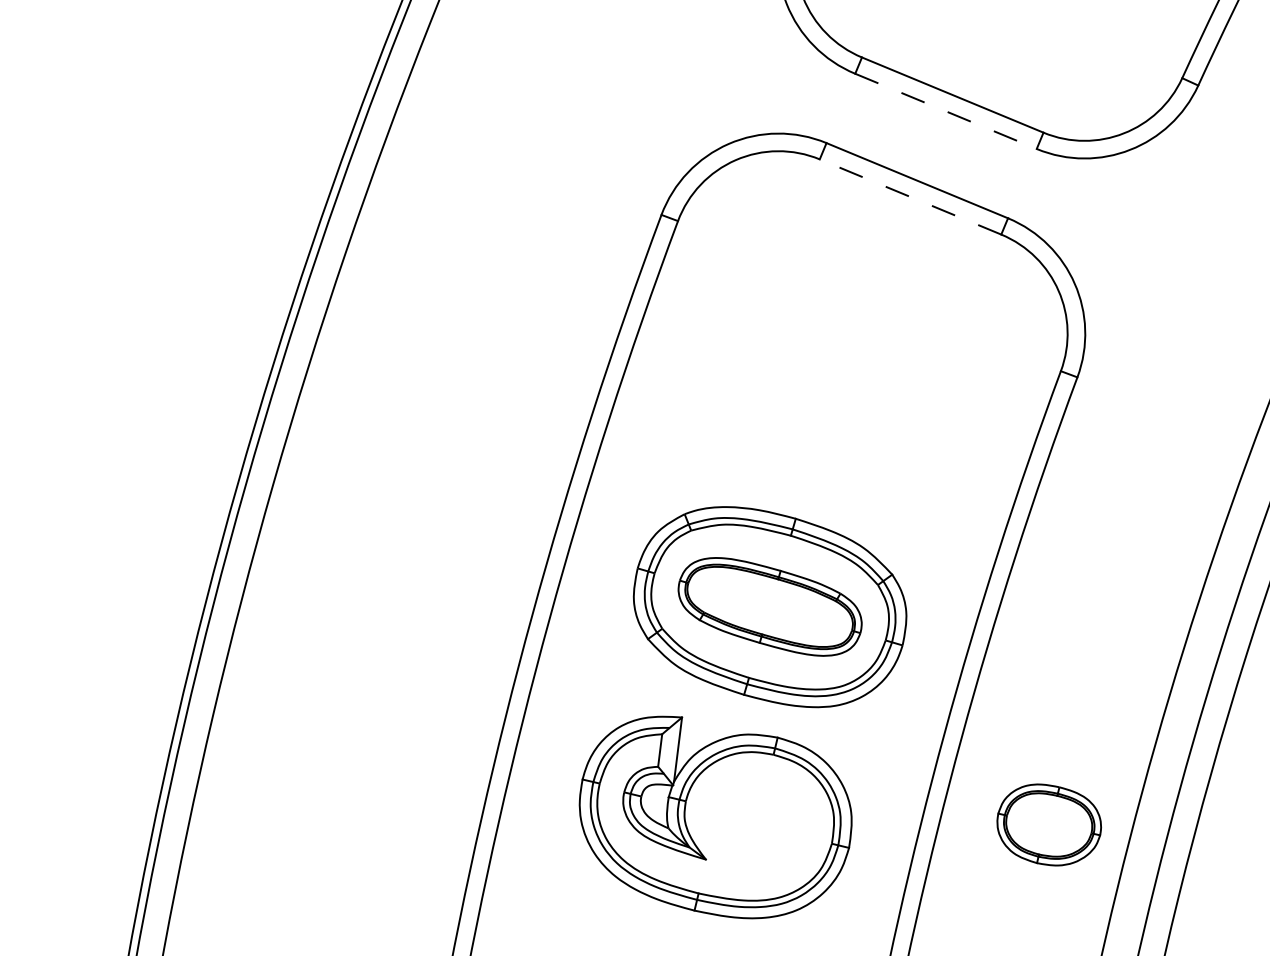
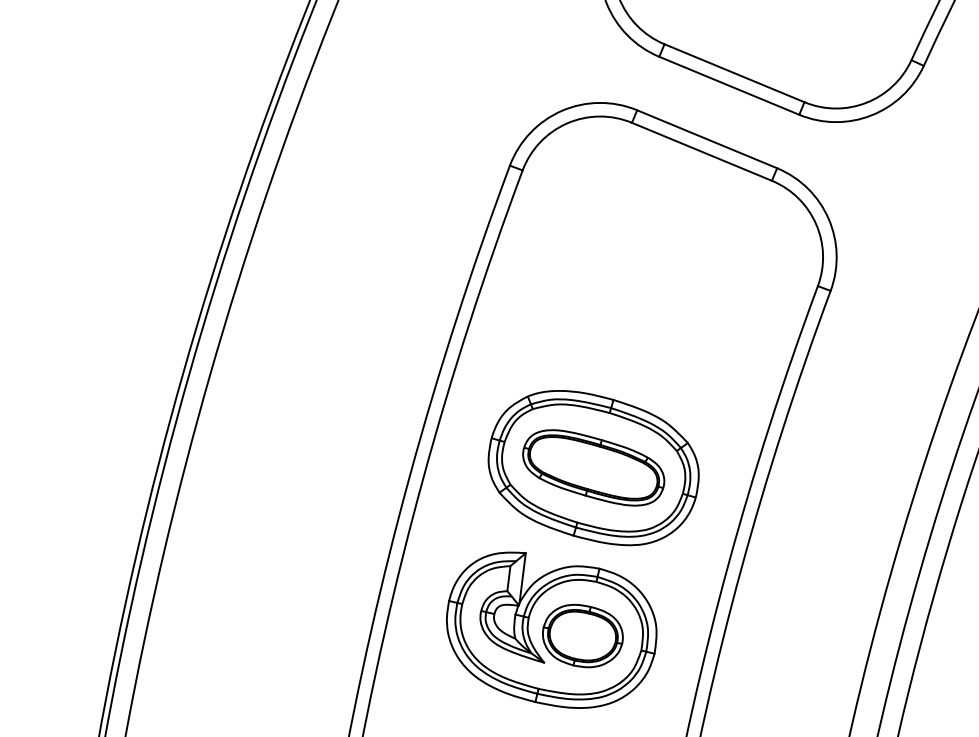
line: (946, 110) -> (729, 85), dashed -> solid
line: (909, 196) -> (701, 151), dashed -> solid
part: (1048, 824) -> (582, 635), moved

